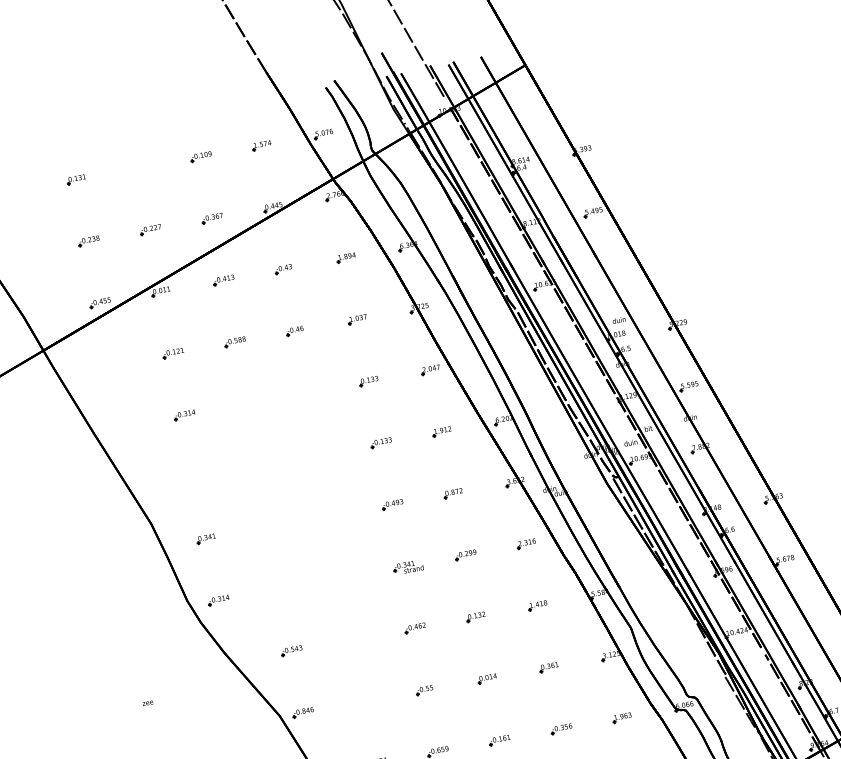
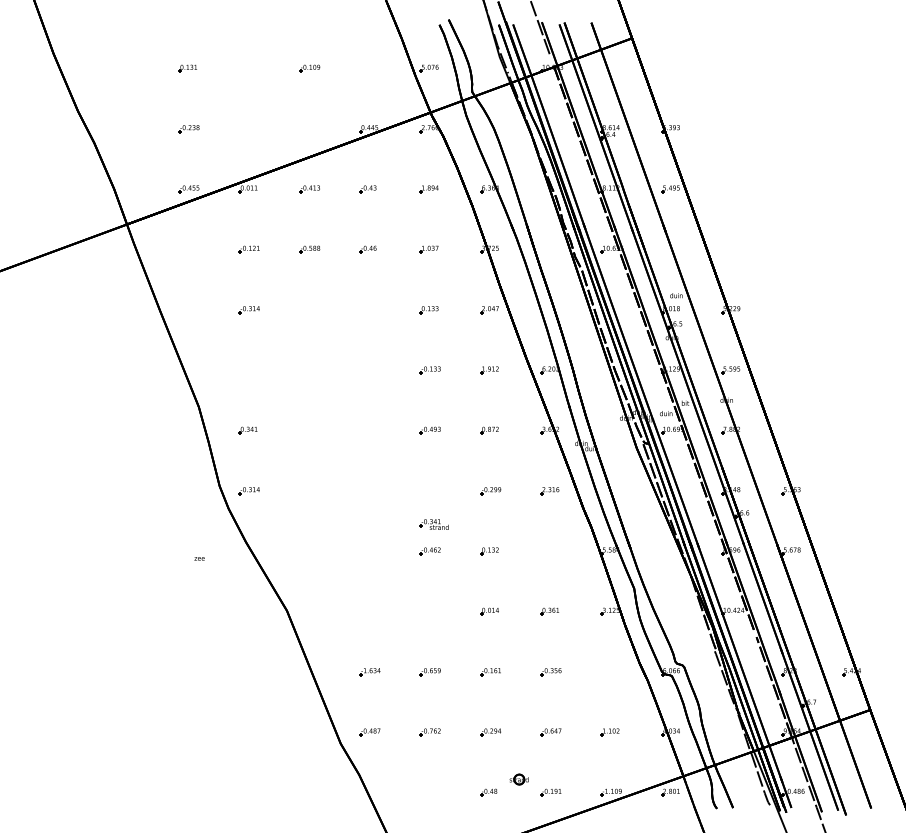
part: (261, 145) -> (368, 68), removed
part: (212, 219) -> (309, 129), removed
part: (149, 230) -> (248, 129), removed
part: (407, 567) -> (433, 524), moved
part: (537, 606) -> (549, 551), removed
part: (291, 651) -> (309, 551), removed
part: (423, 690) -> (427, 611), removed
text: (147, 702) -> (199, 558), moved
part: (302, 712) -> (309, 611), removed
part: (621, 718) -> (609, 672), removed

